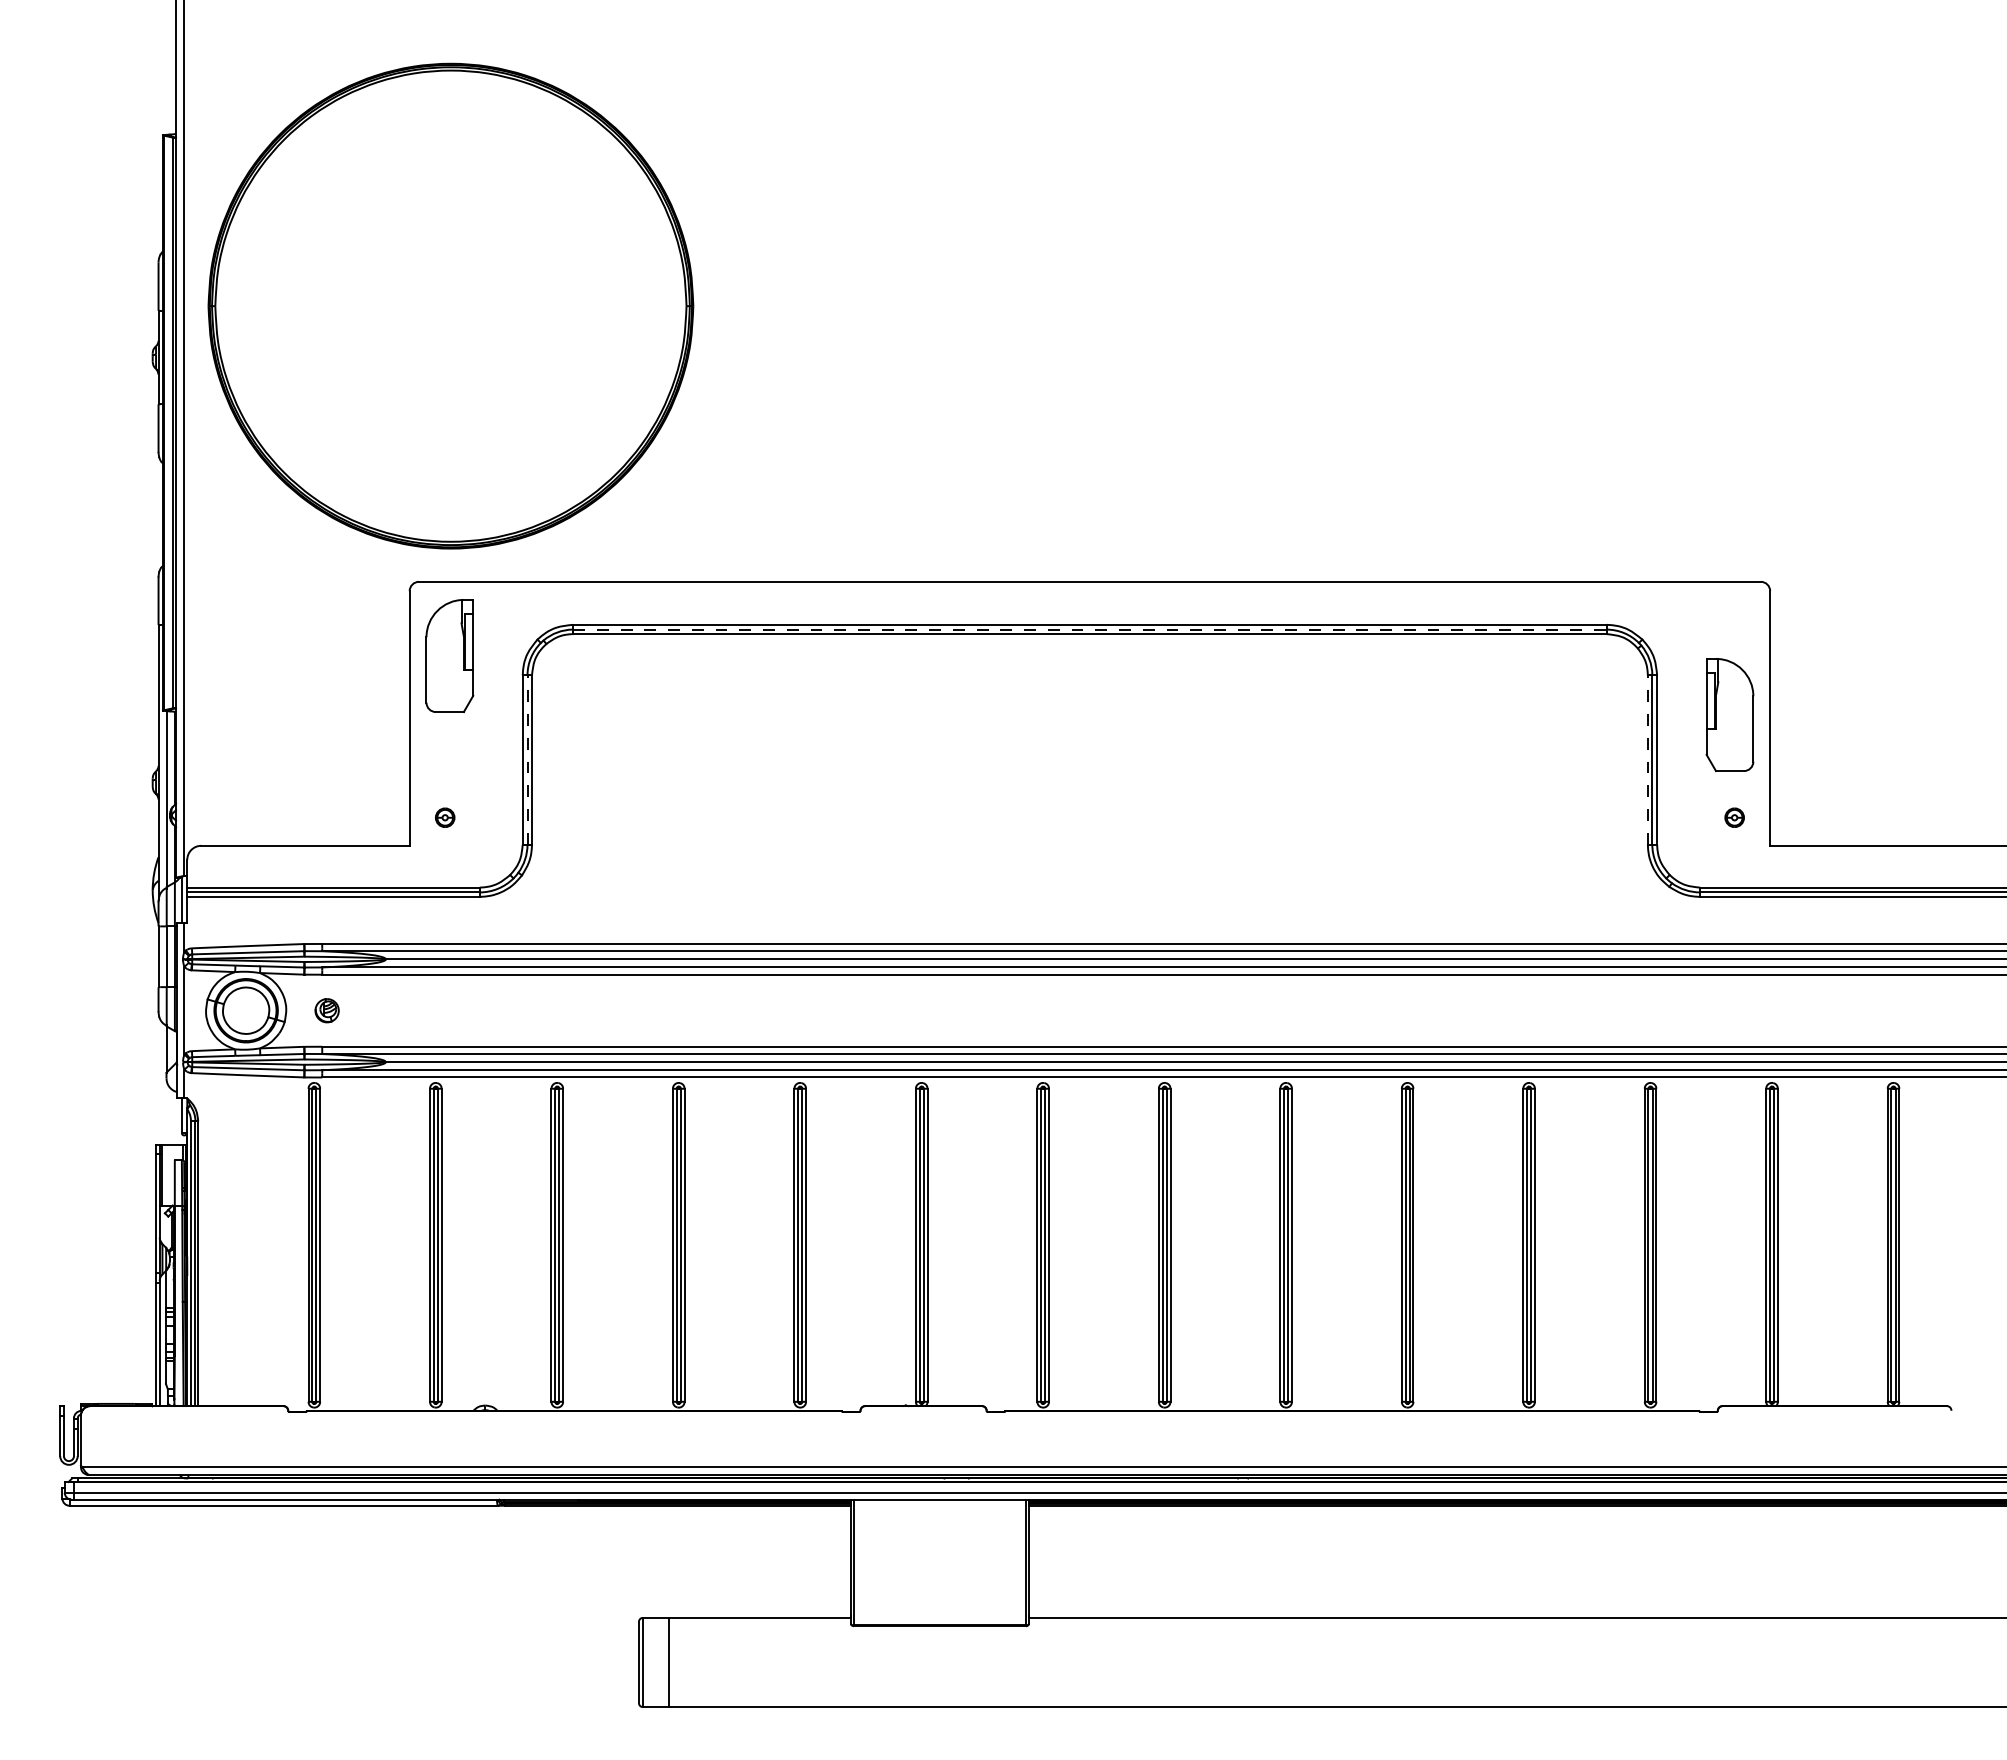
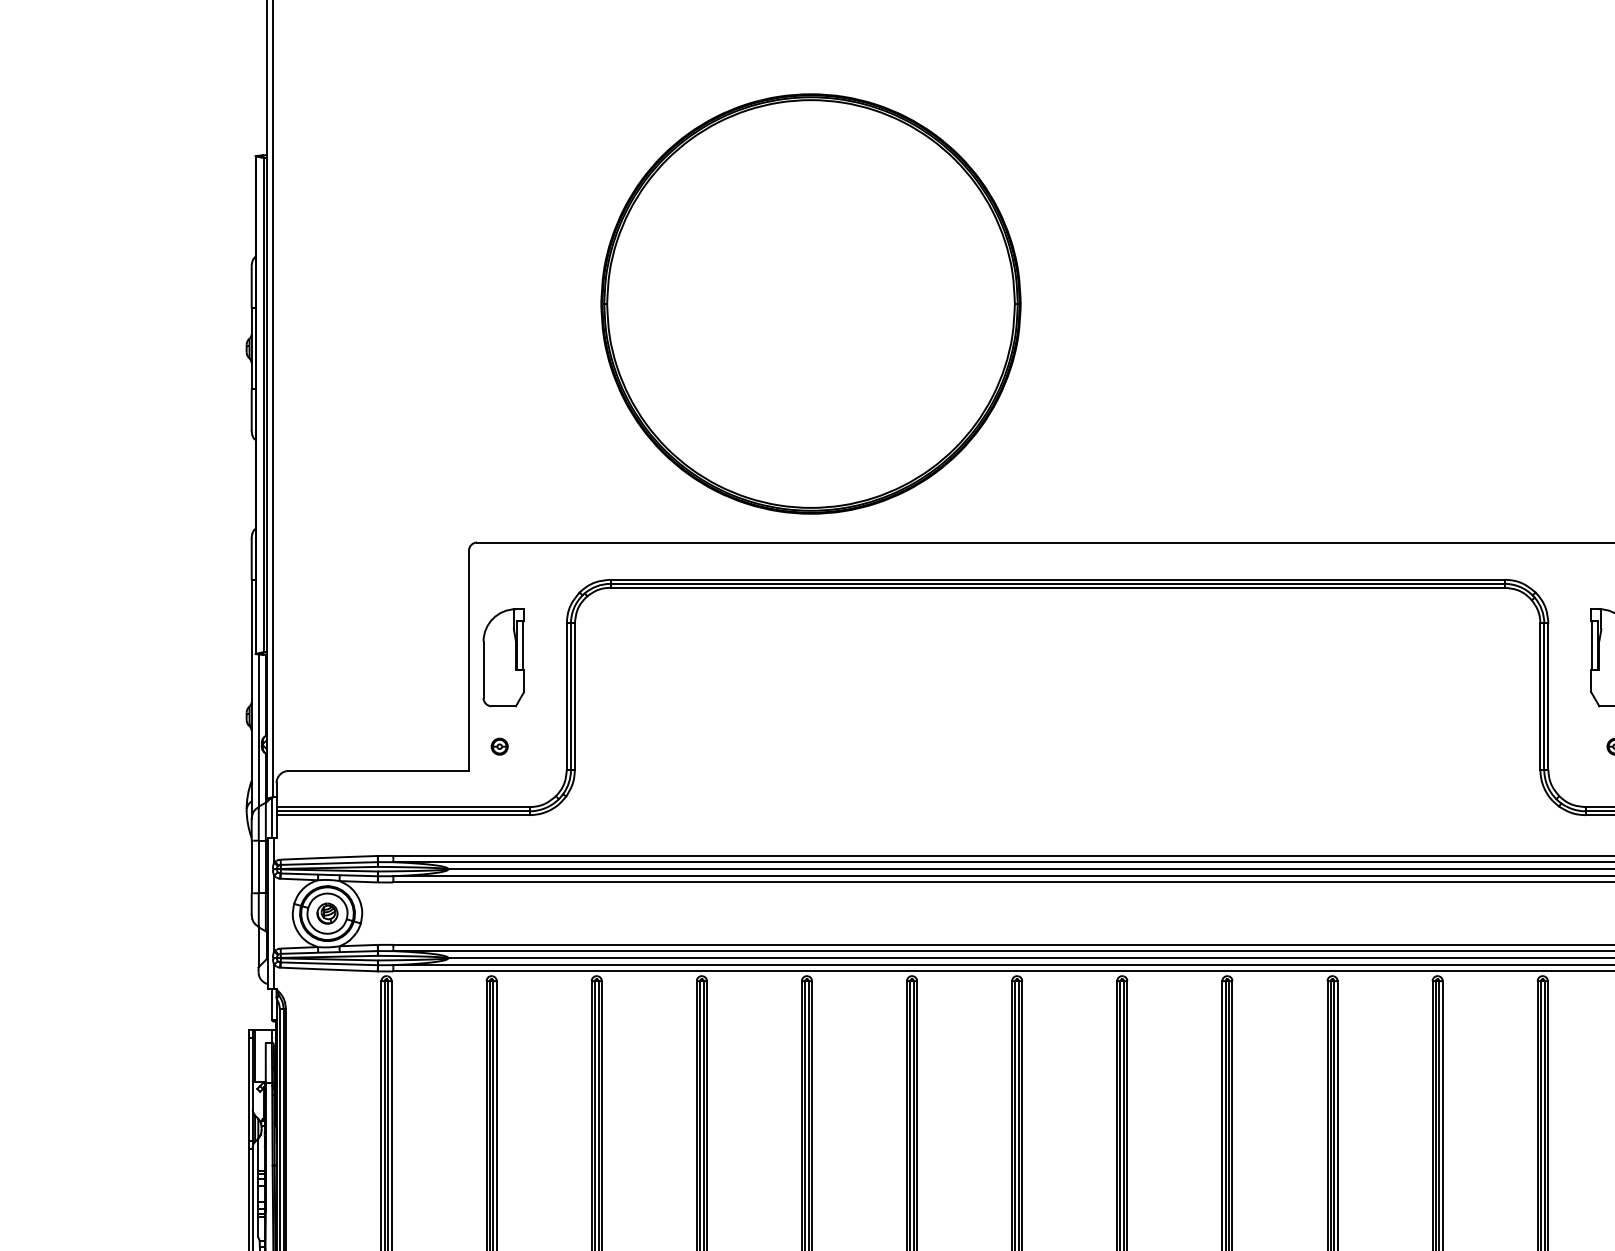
part: (450, 305) -> (810, 303), moved
line: (1089, 629) -> (1057, 583), dashed -> solid
part: (449, 655) -> (503, 657), moved
line: (527, 759) -> (570, 696), dashed -> solid
line: (1647, 759) -> (1540, 696), dashed -> solid
part: (326, 1010) -> (326, 913), moved

